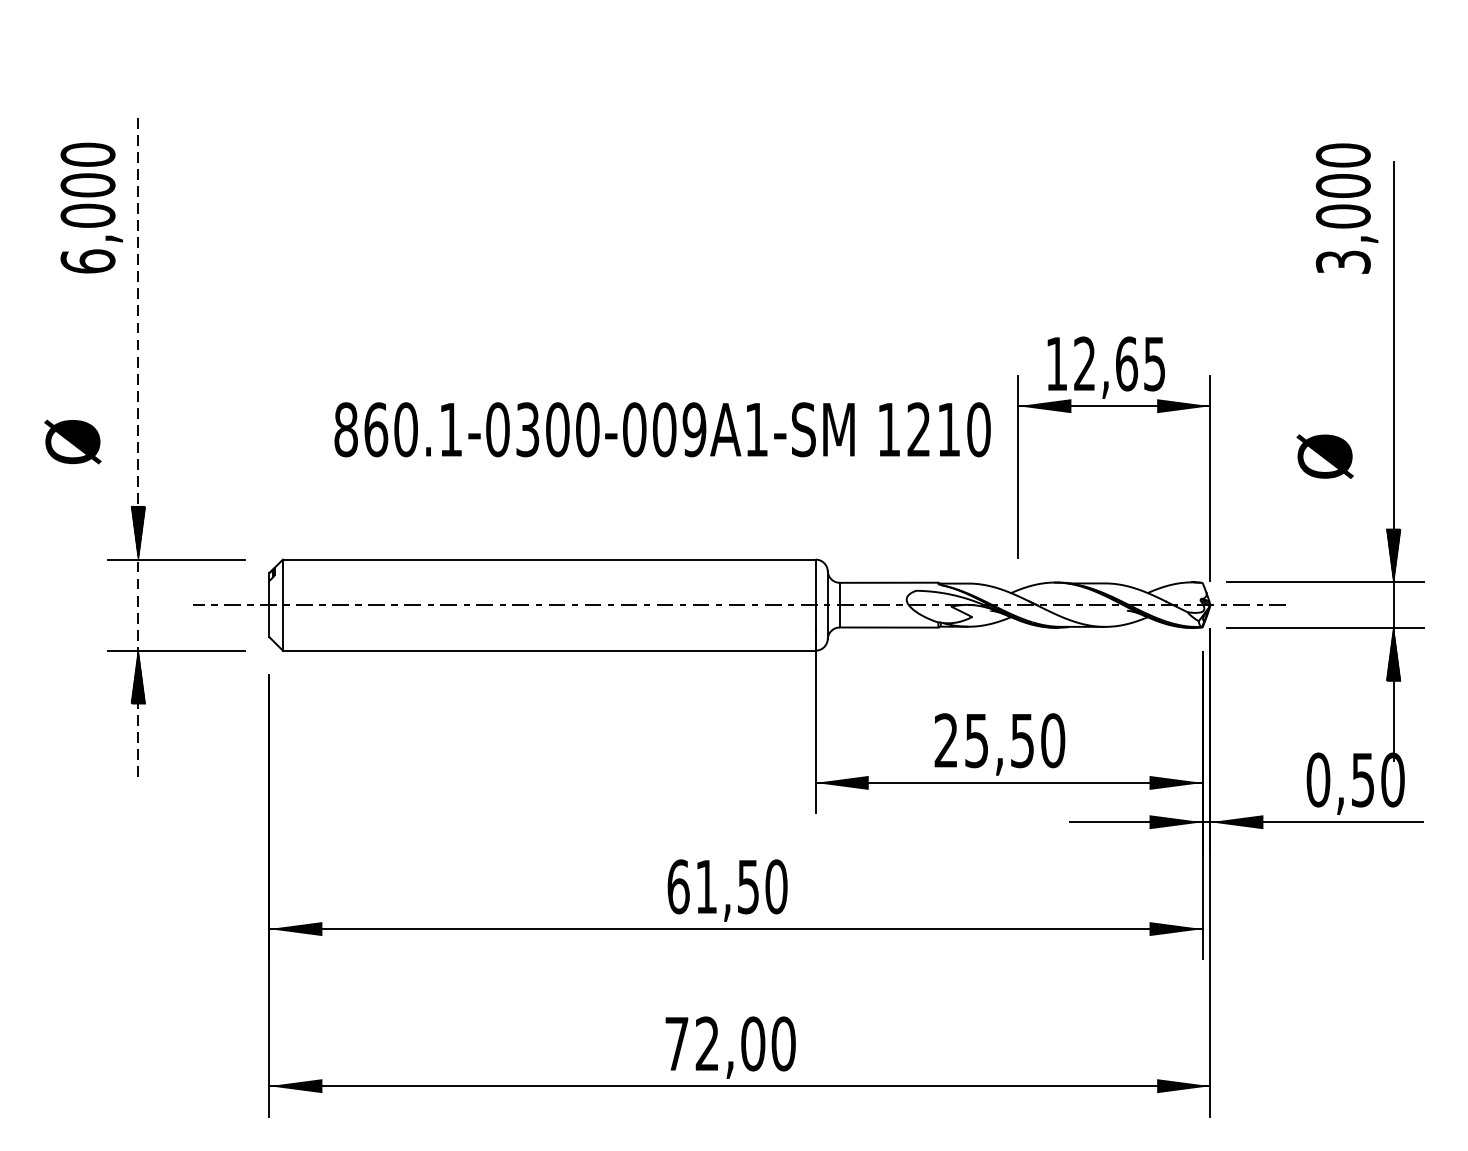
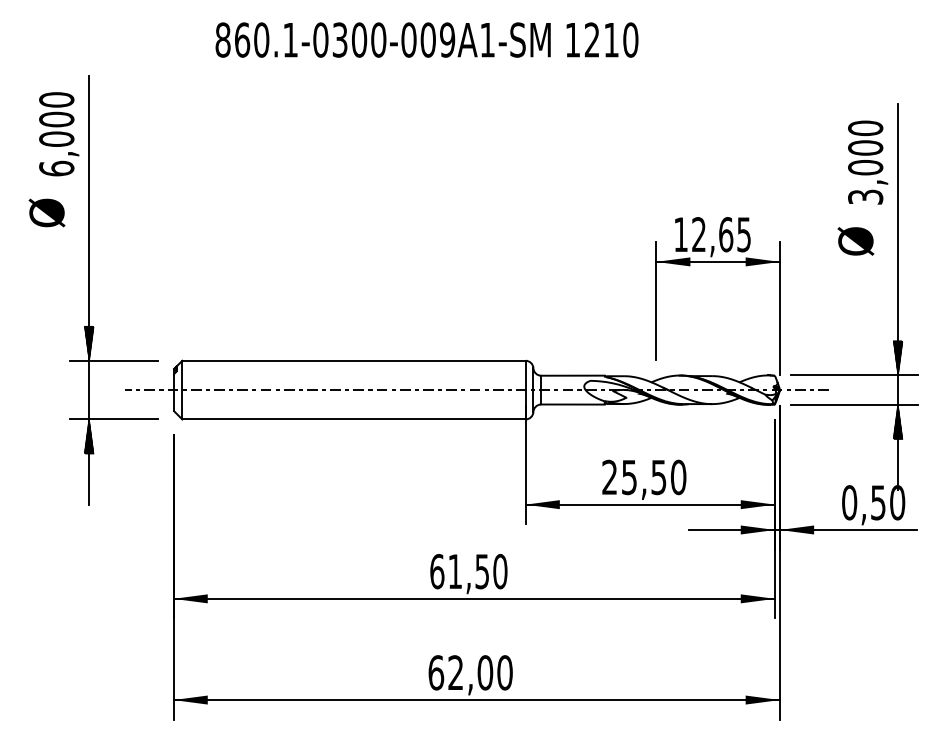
text: (1347, 208) -> (868, 162), moved
text: (661, 428) -> (426, 39), moved
text: (72, 441) -> (46, 212), moved
line: (138, 450) -> (89, 290), dashed -> solid
text: (1324, 456) -> (855, 241), moved
text: (677, 1043) -> (436, 672), 72,00 -> 62,00

